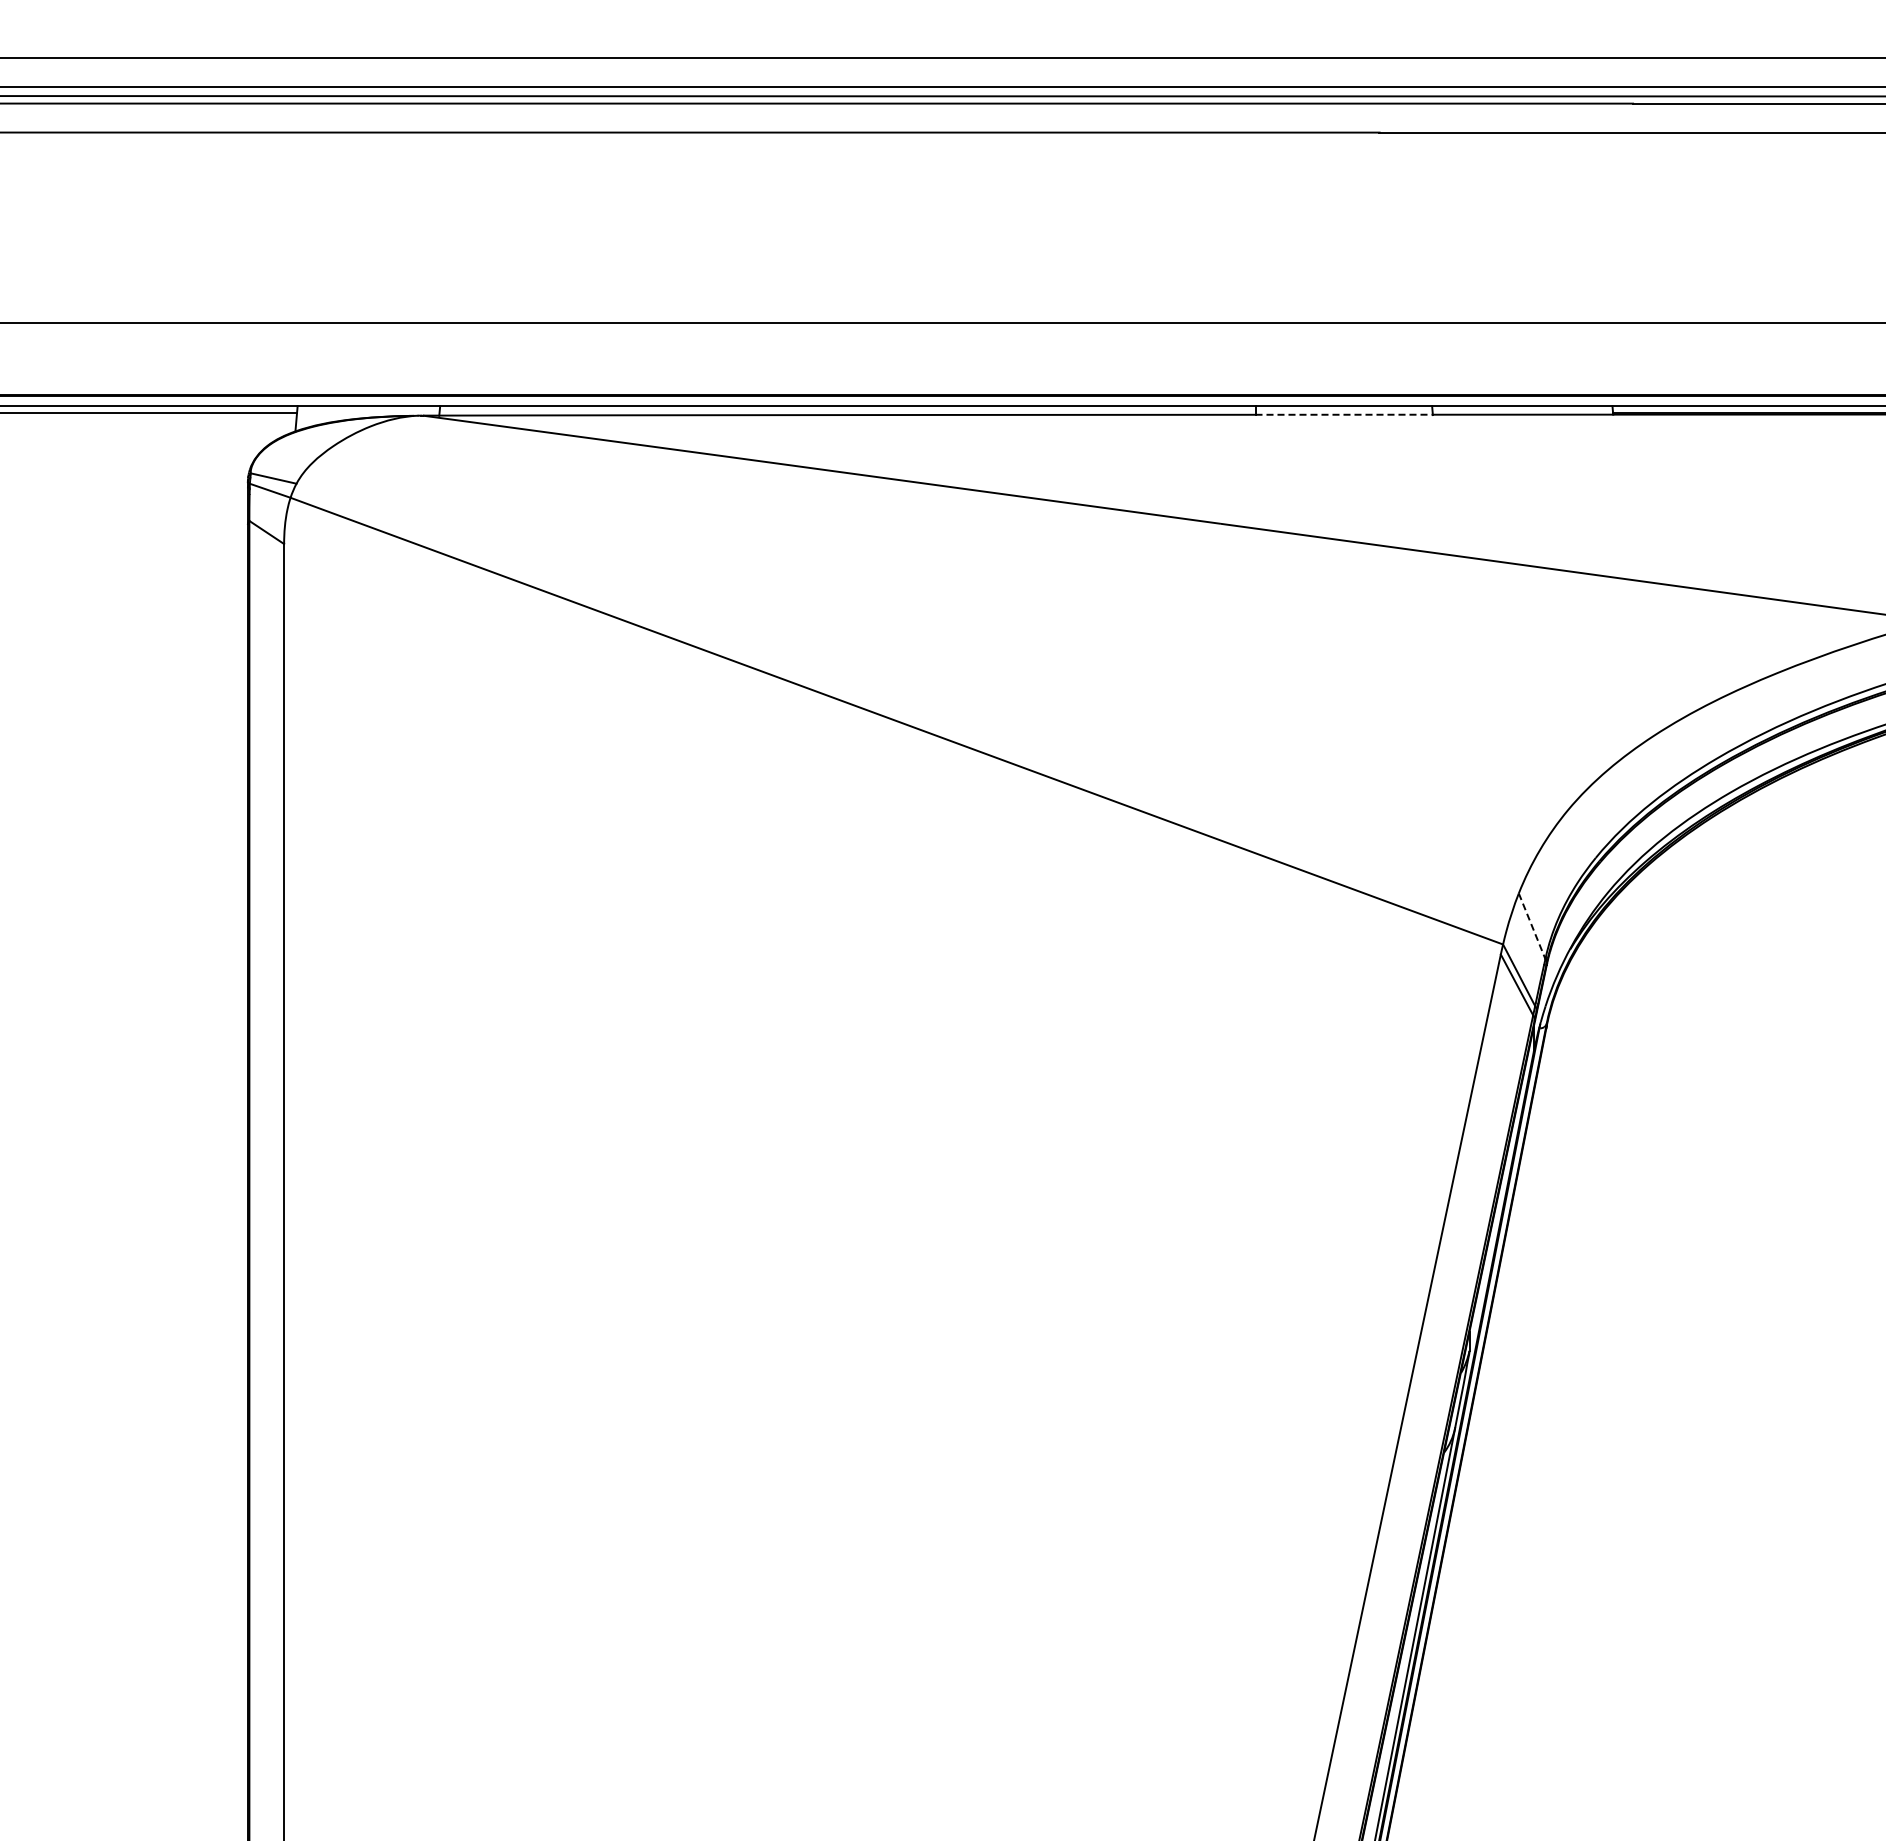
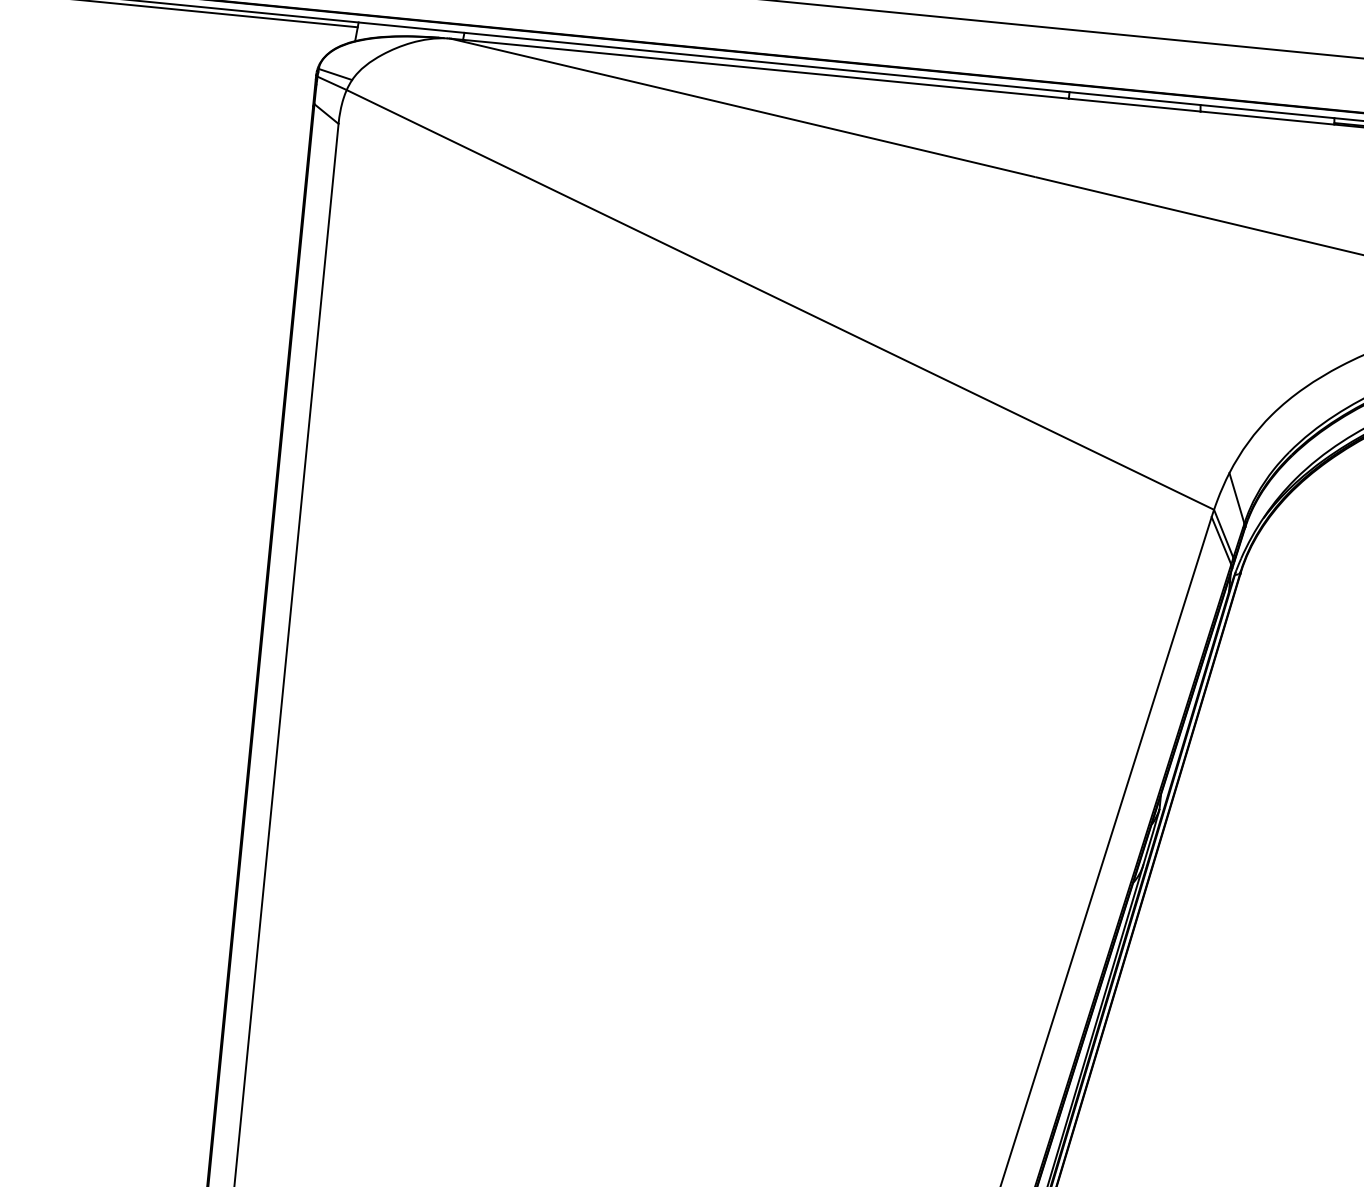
line: (1344, 414) -> (1134, 104), dashed -> solid
line: (1532, 926) -> (1237, 498), dashed -> solid

